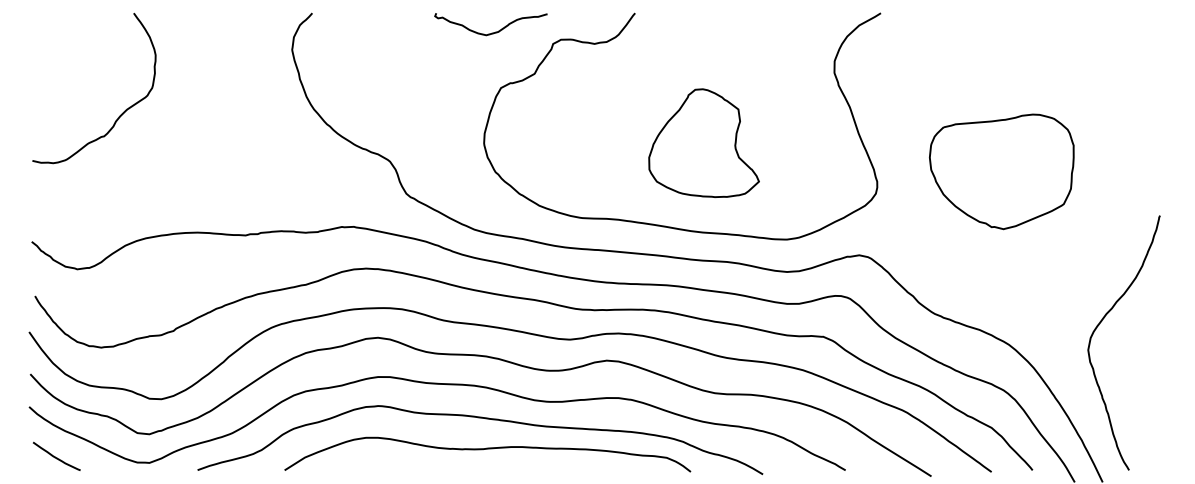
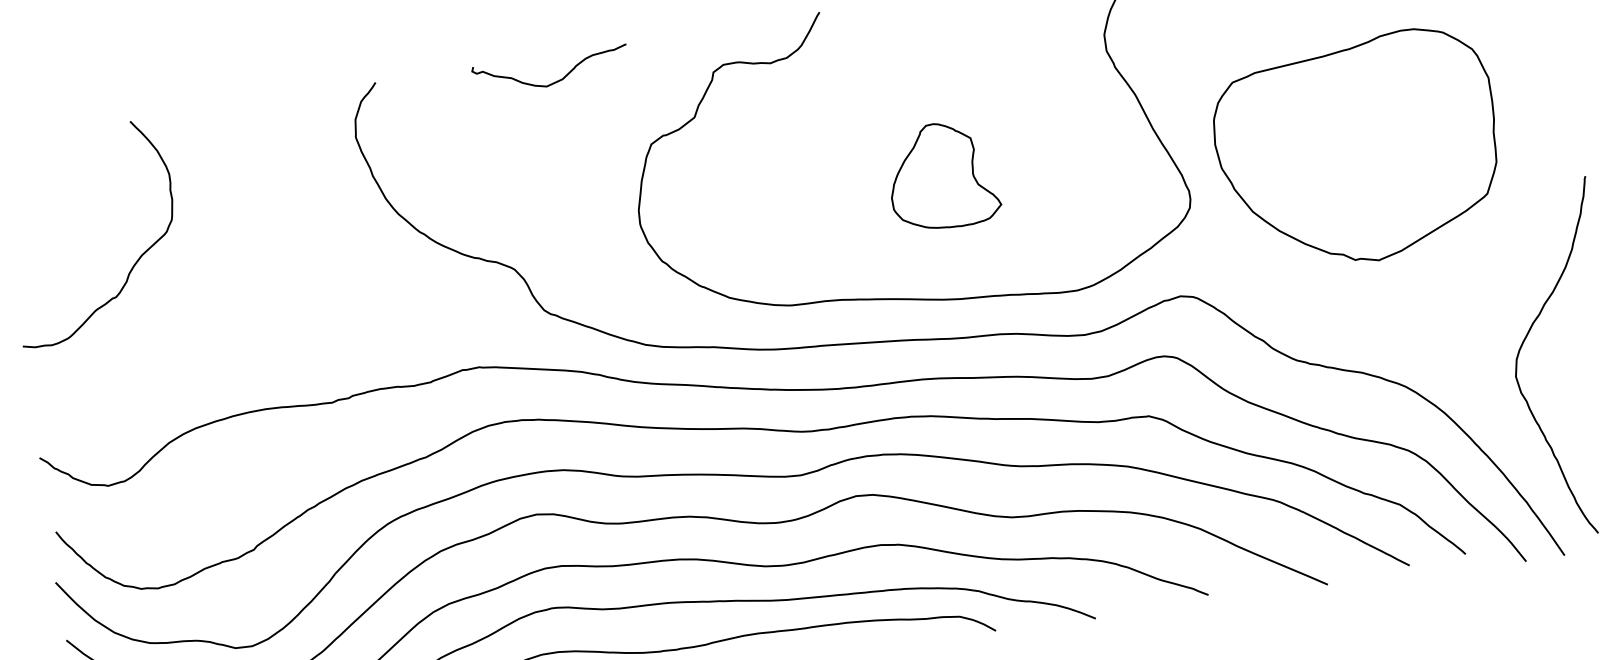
curve: (491, 32) -> (553, 81), moved
part: (703, 142) -> (941, 175), size x0.7
part: (1001, 171) -> (1357, 150), size x1.4

